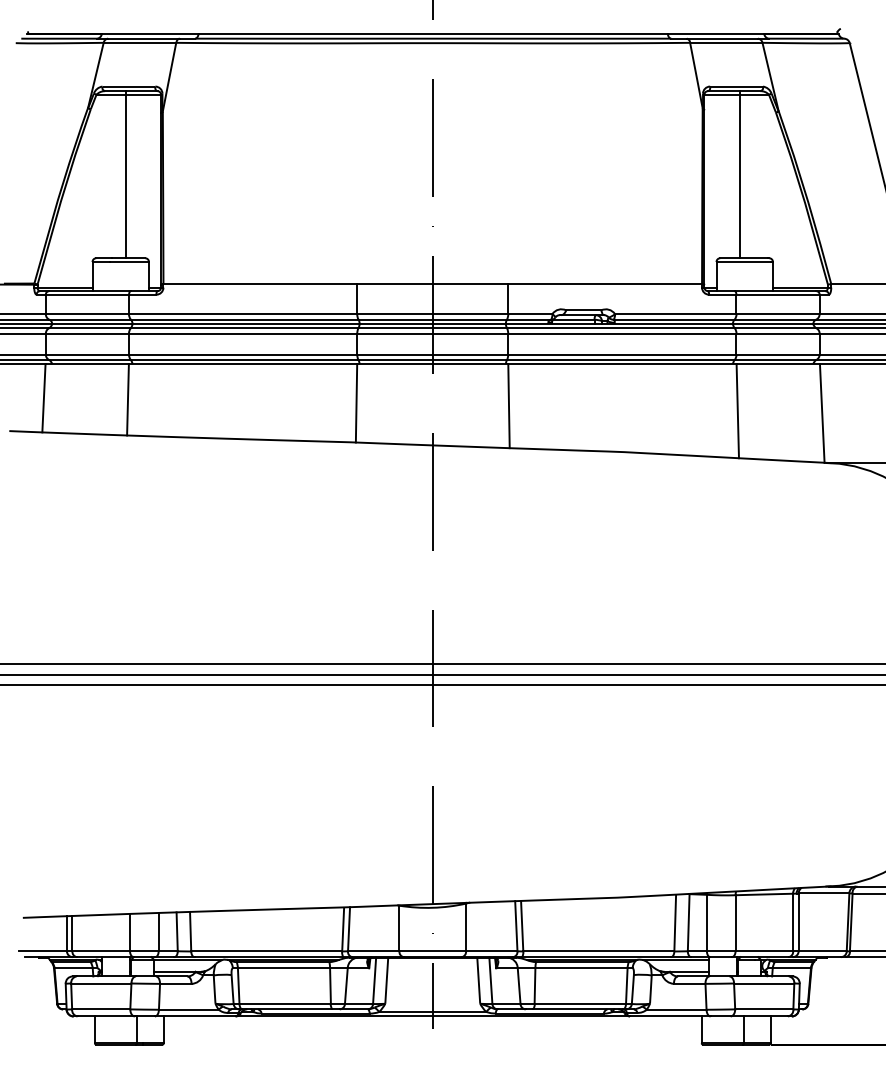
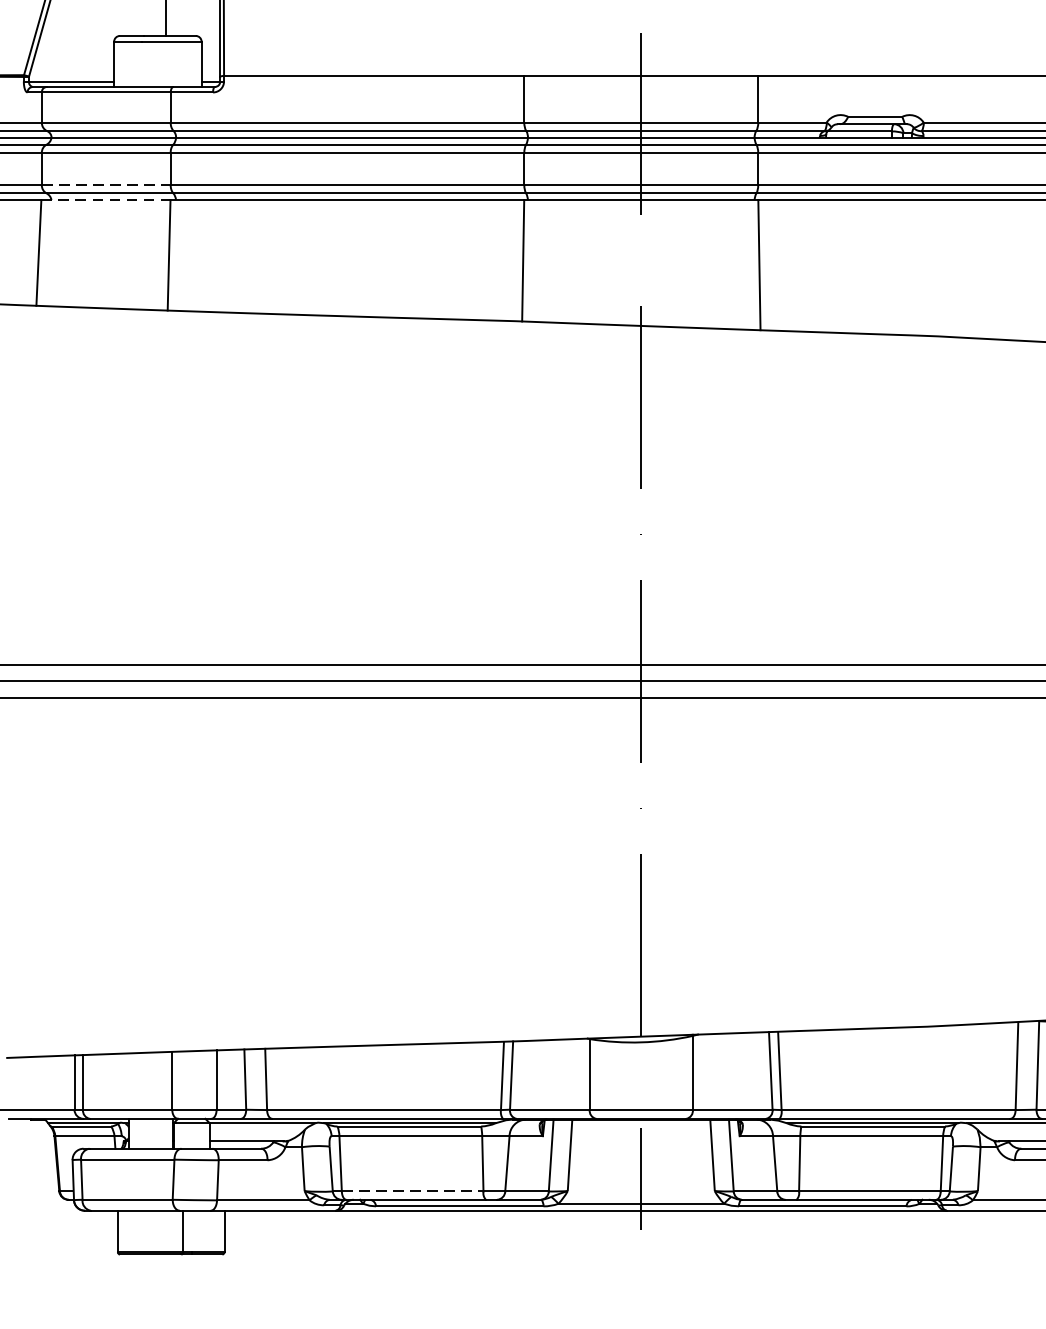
line: (87, 354) -> (106, 185), solid -> dashed
line: (87, 364) -> (106, 200), solid -> dashed
line: (285, 1004) -> (413, 1192), solid -> dashed

